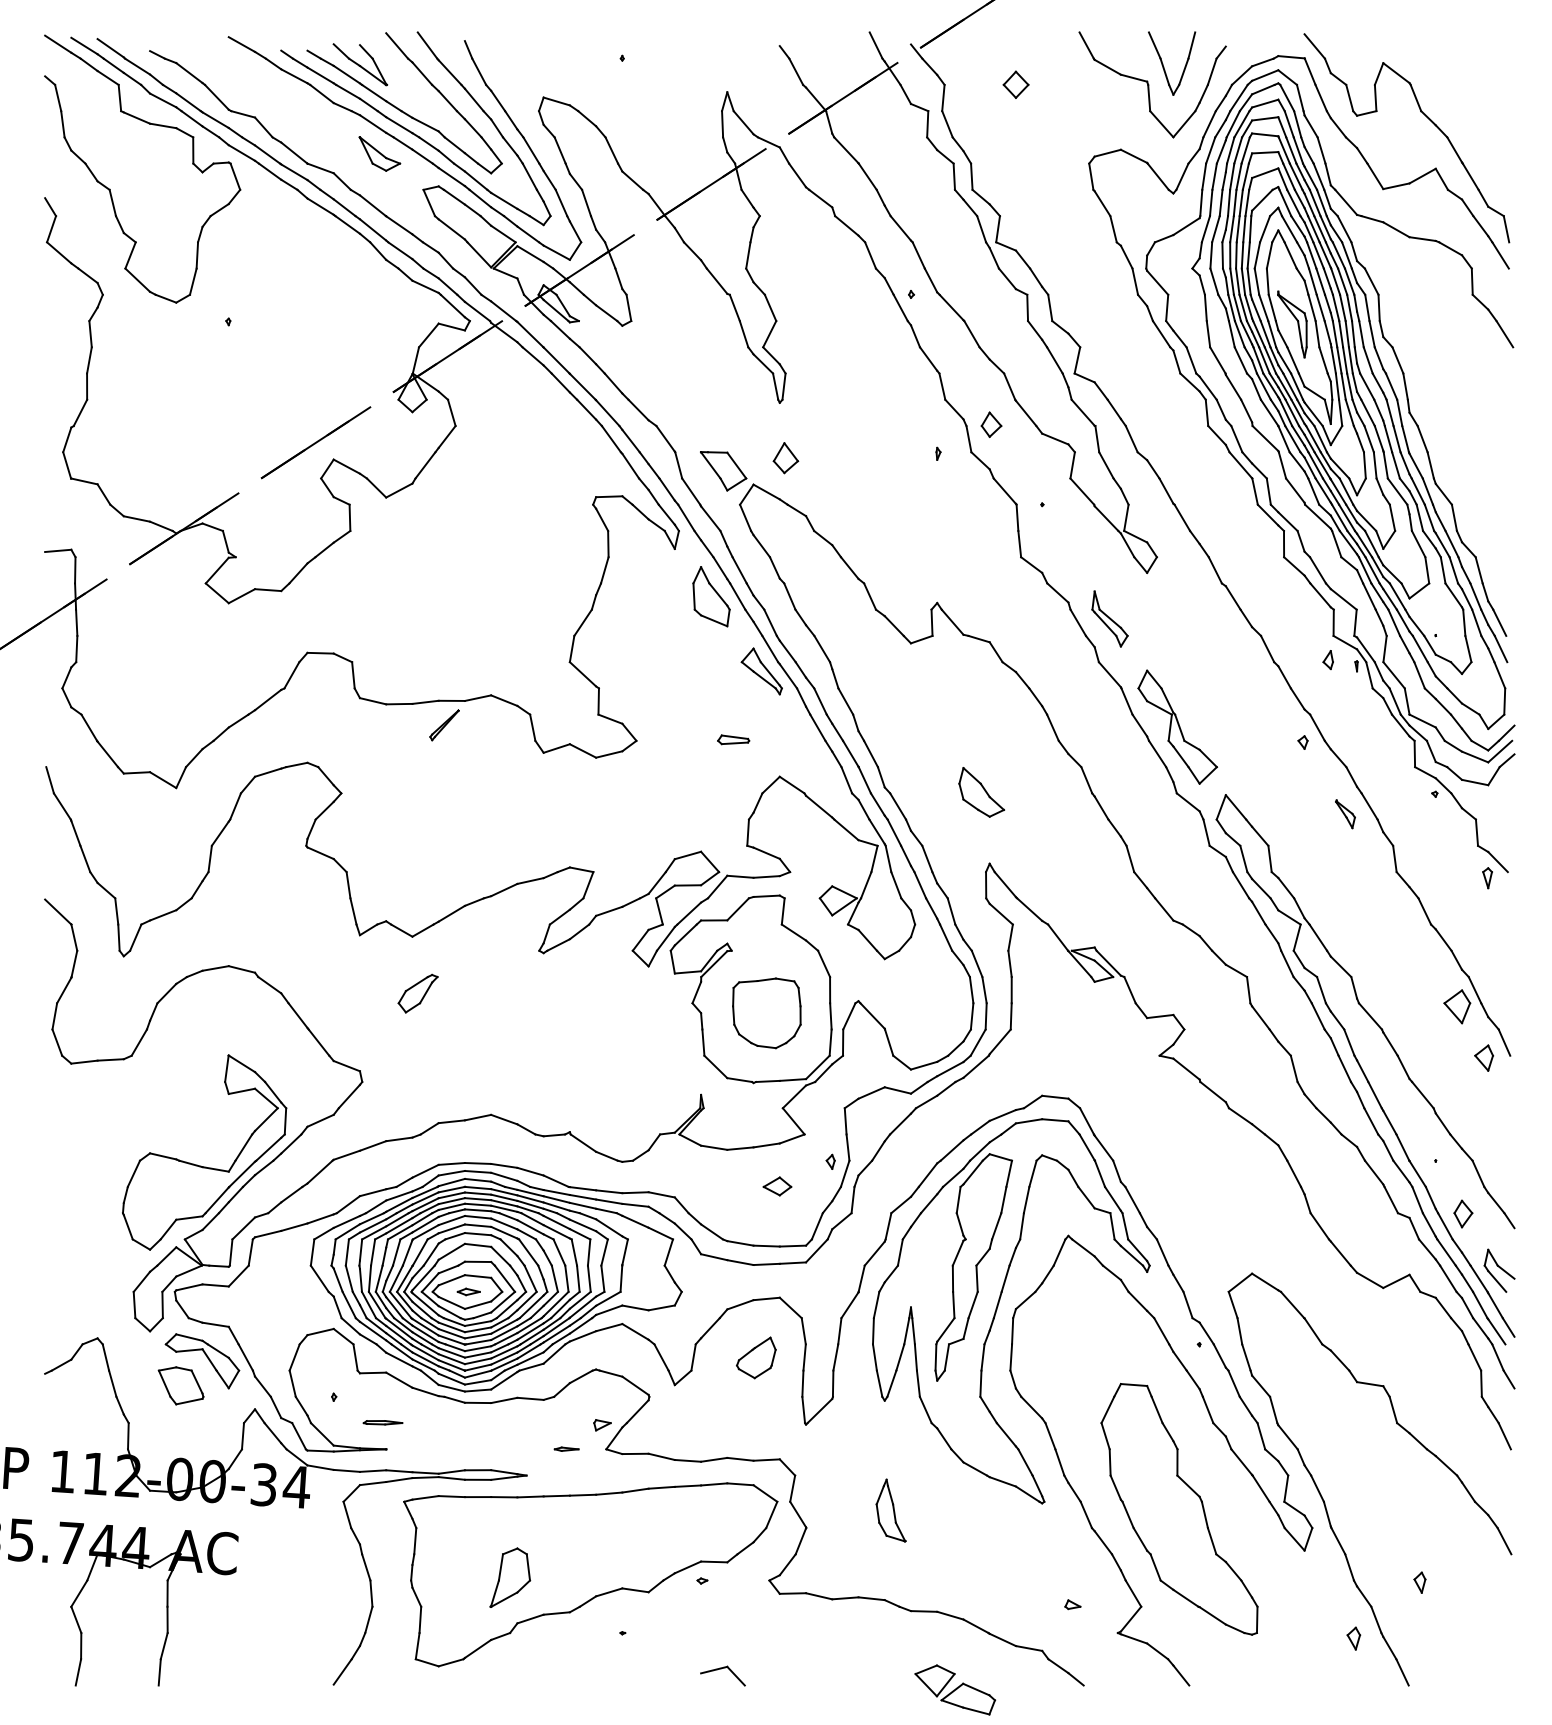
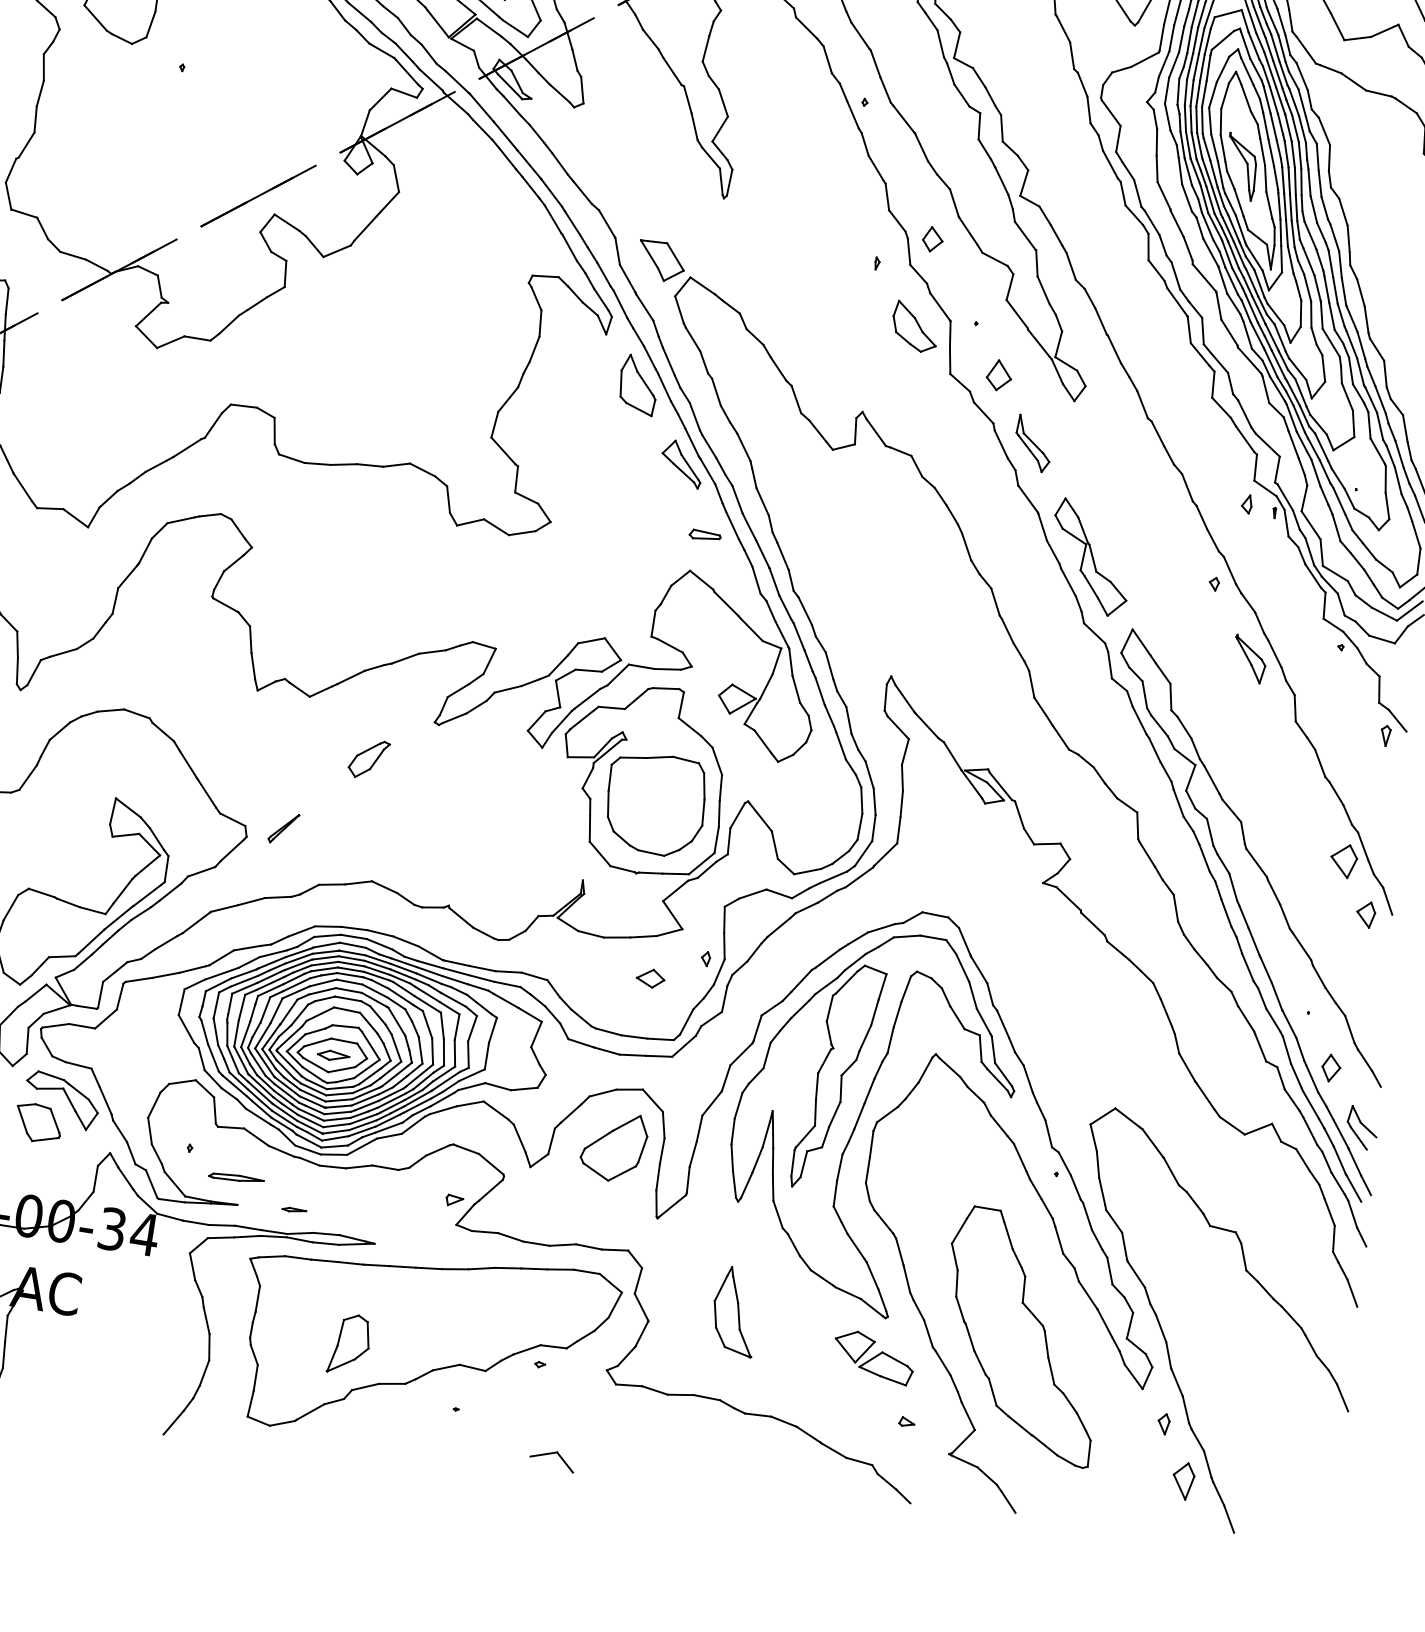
part: (785, 458) -> (998, 375), moved
part: (444, 725) -> (283, 828), moved
part: (733, 739) -> (705, 534), moved
part: (981, 792) -> (914, 326), moved
part: (1345, 814) -> (1250, 659), size x1.67
part: (417, 993) -> (368, 759), moved
part: (766, 1013) -> (655, 805), size x1.43
part: (468, 1291) -> (333, 1055), size x1.43
part: (756, 1357) -> (614, 1147), size x1.67
part: (382, 1422) -> (235, 1177), size x1.43
part: (566, 1448) -> (294, 1209), moved
part: (890, 1510) -> (733, 1311), size x1.43
part: (1419, 1582) -> (1163, 1423), moved
part: (1353, 1638) -> (1183, 1480), size x1.67
part: (955, 1689) -> (874, 1357), moved

